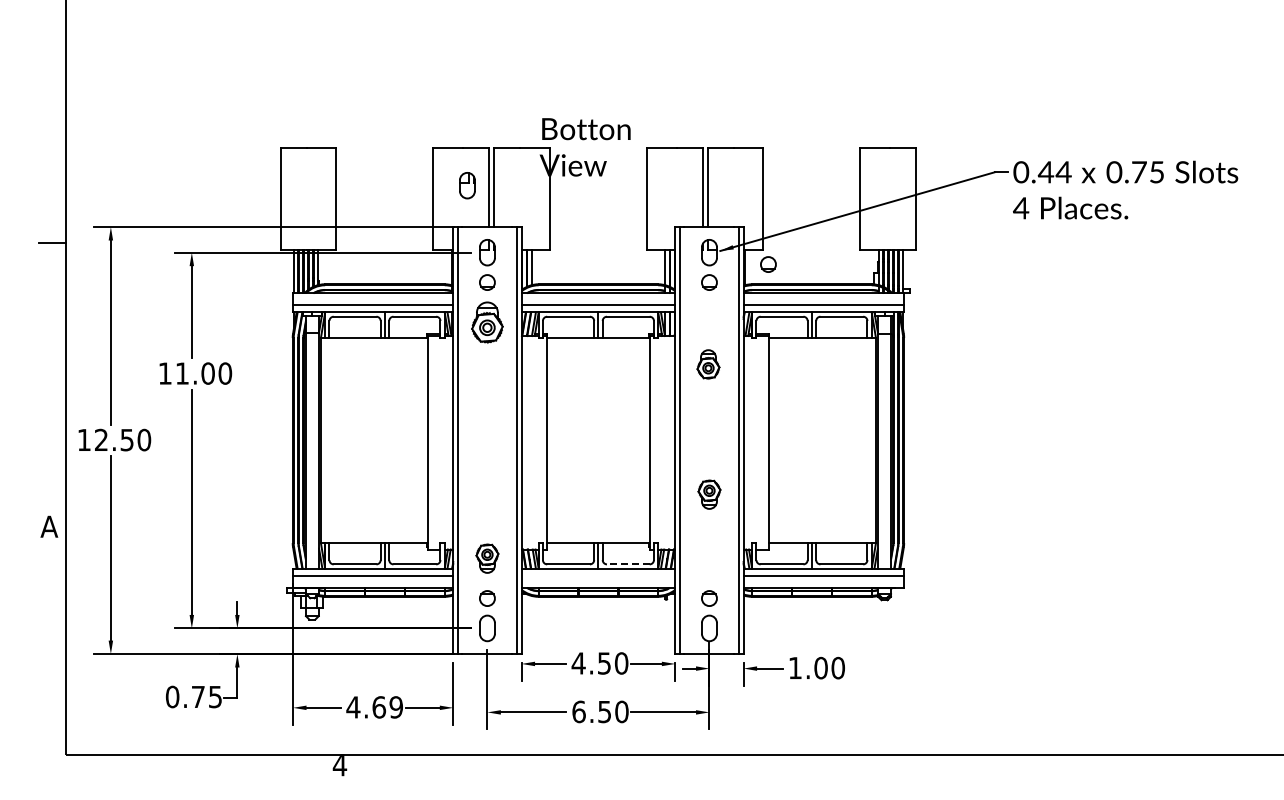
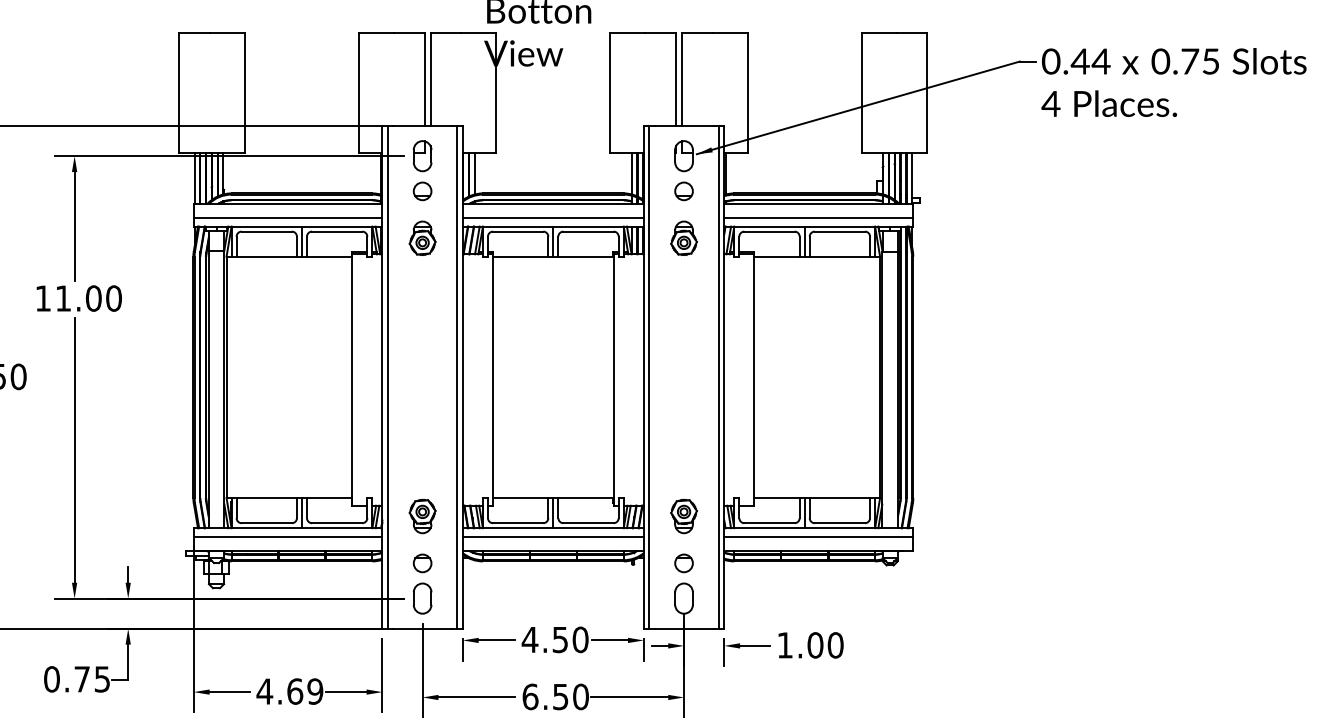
part: (467, 185) -> (399, 77), removed
part: (768, 264) -> (753, 170), removed
part: (487, 322) -> (422, 238), size x0.71
part: (708, 364) -> (684, 238), moved
part: (709, 494) -> (684, 516), moved
line: (627, 564) -> (587, 523), dashed -> solid
line: (598, 575) -> (553, 536), added

